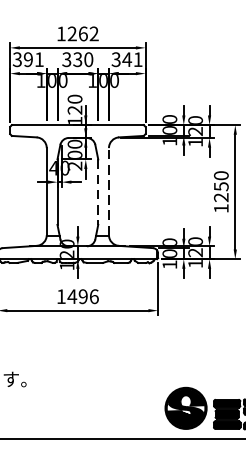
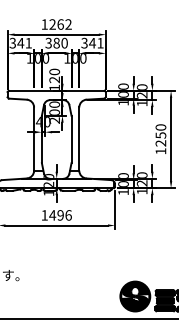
text: (28, 58) -> (20, 42), 391 -> 341
text: (77, 60) -> (56, 43), 330 -> 380
line: (98, 192) -> (71, 139), dashed -> solid
line: (109, 192) -> (79, 139), dashed -> solid

